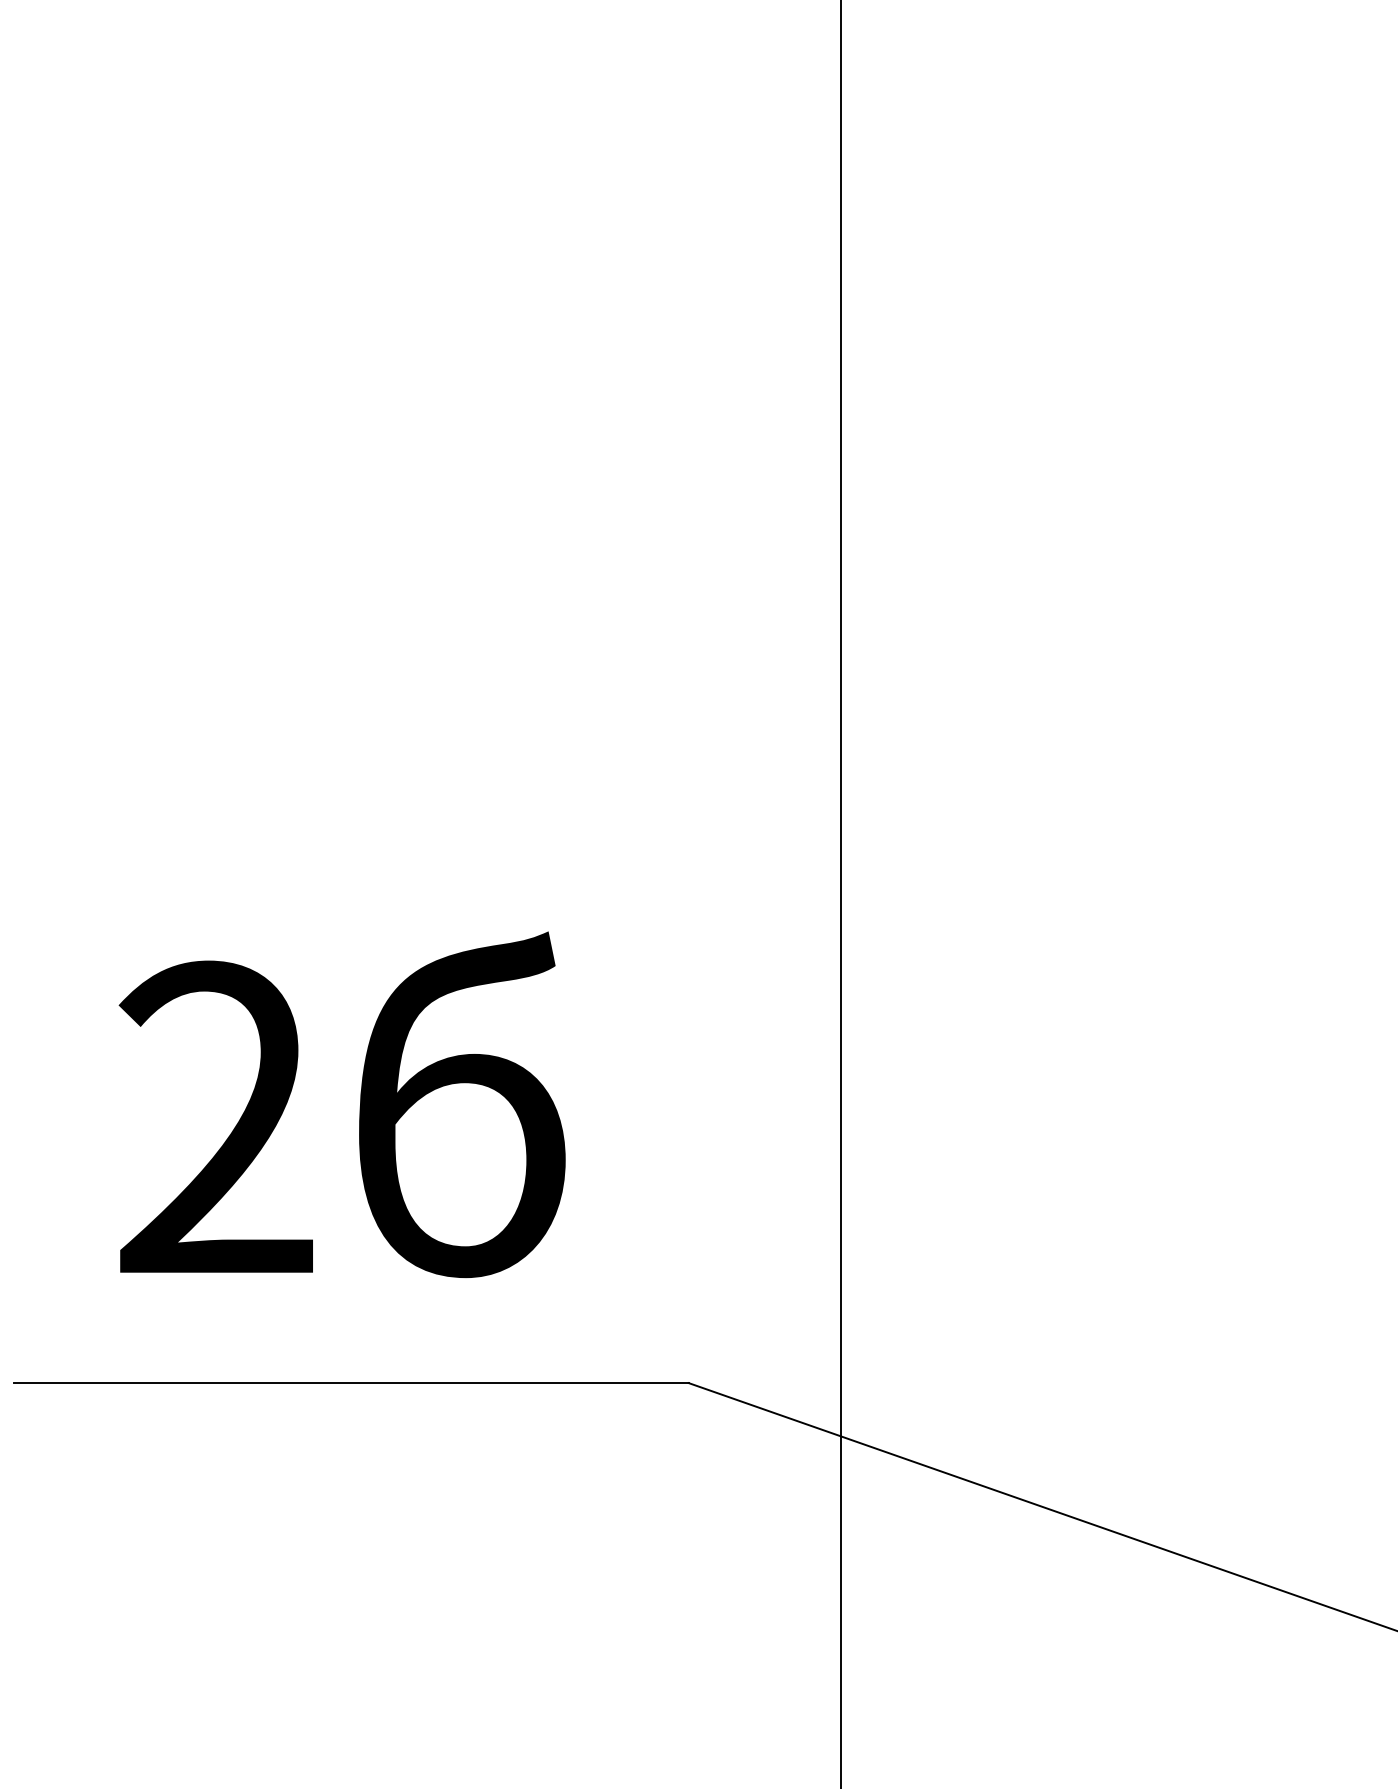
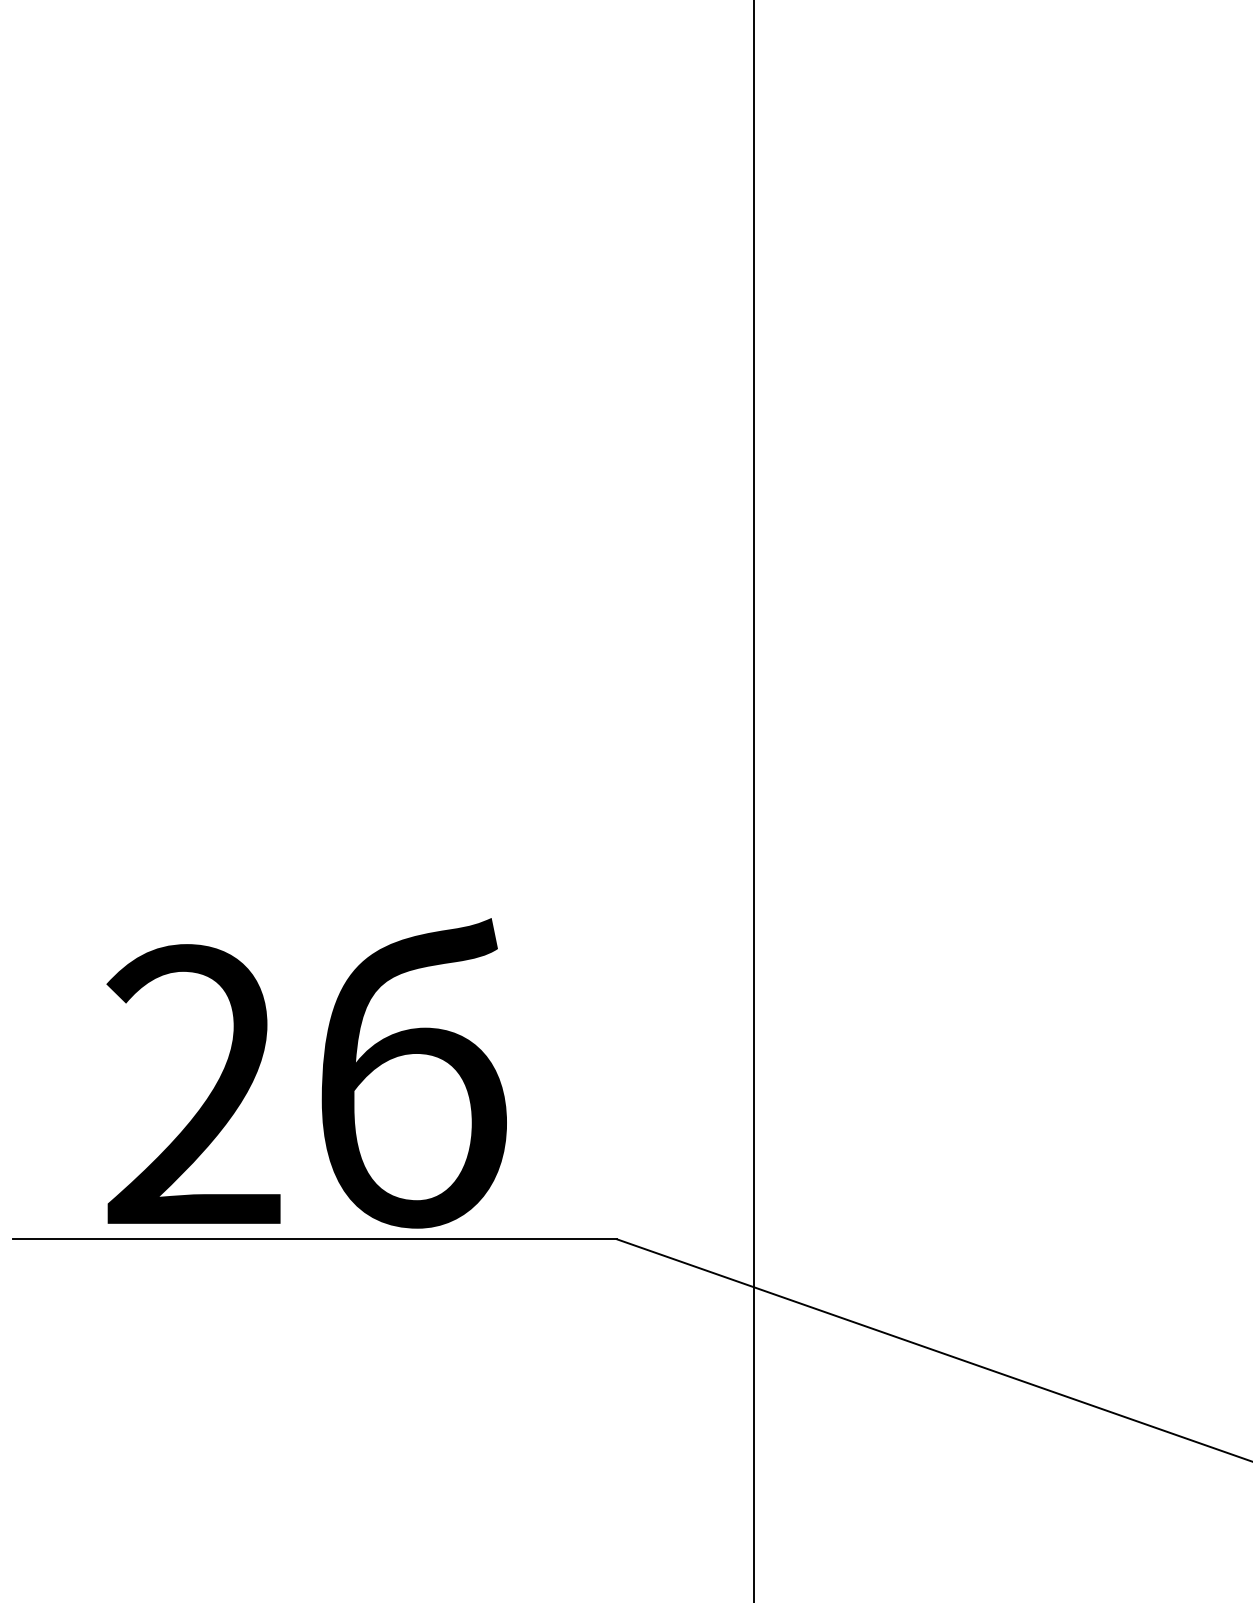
text: (341, 1104) -> (306, 1073), moved

